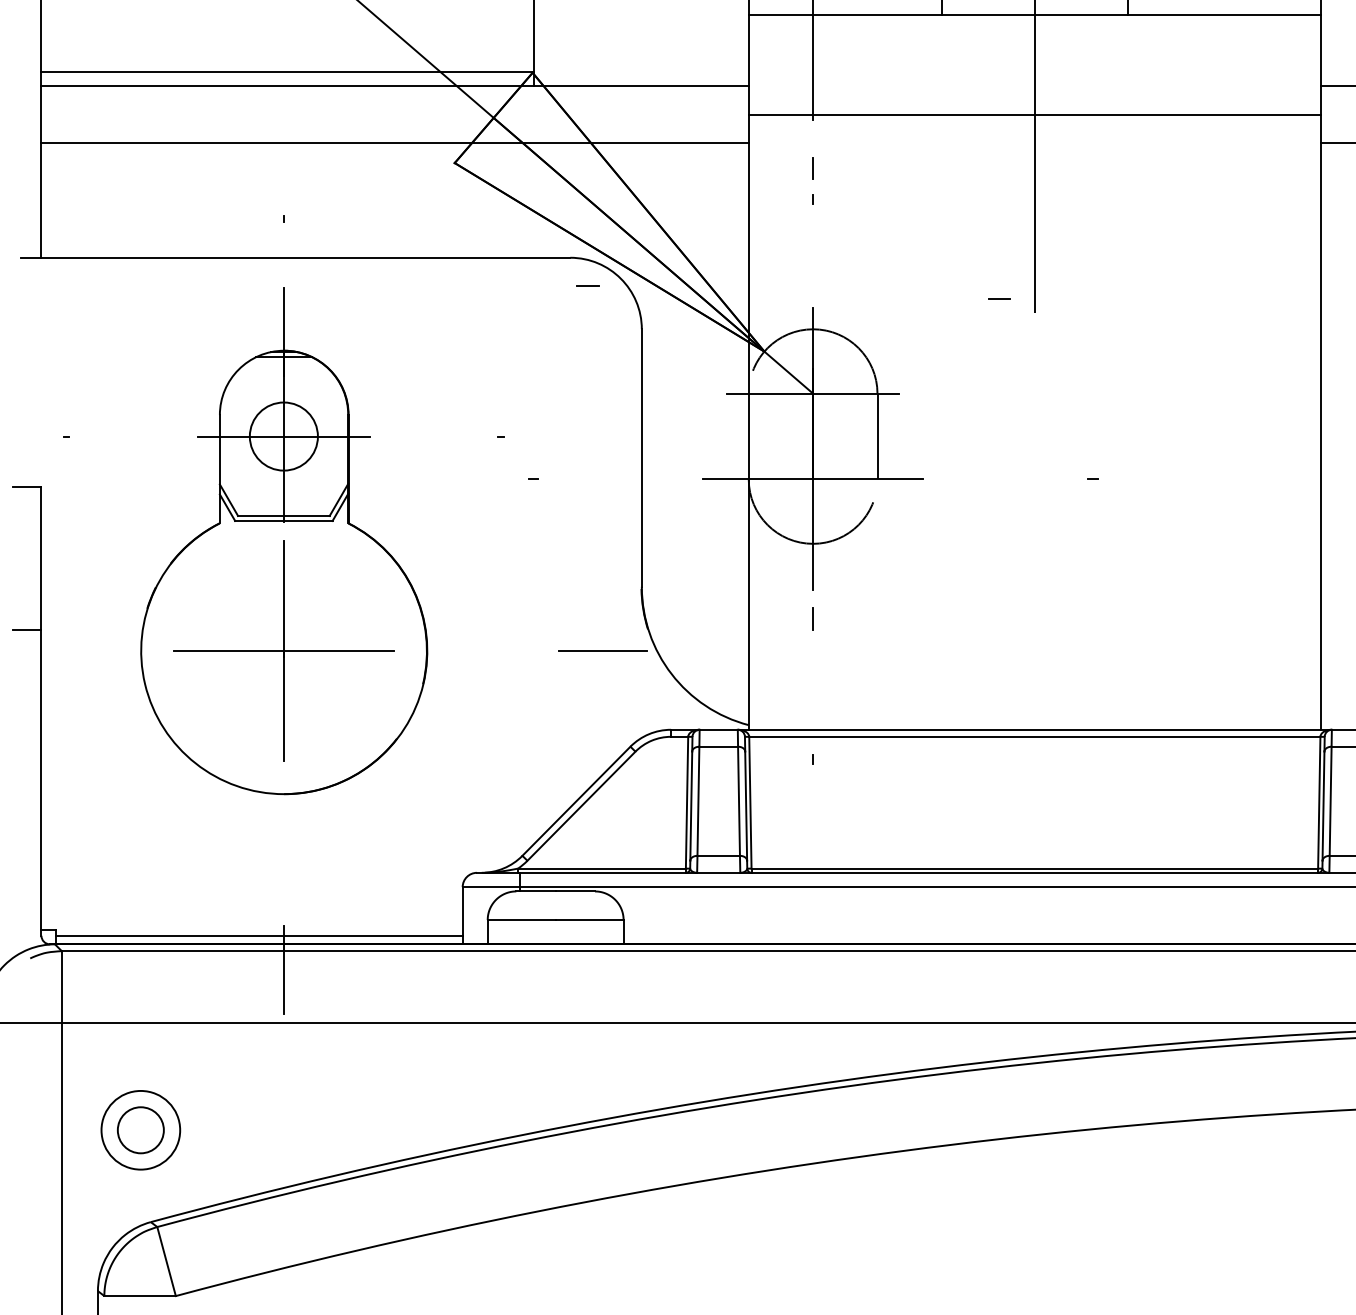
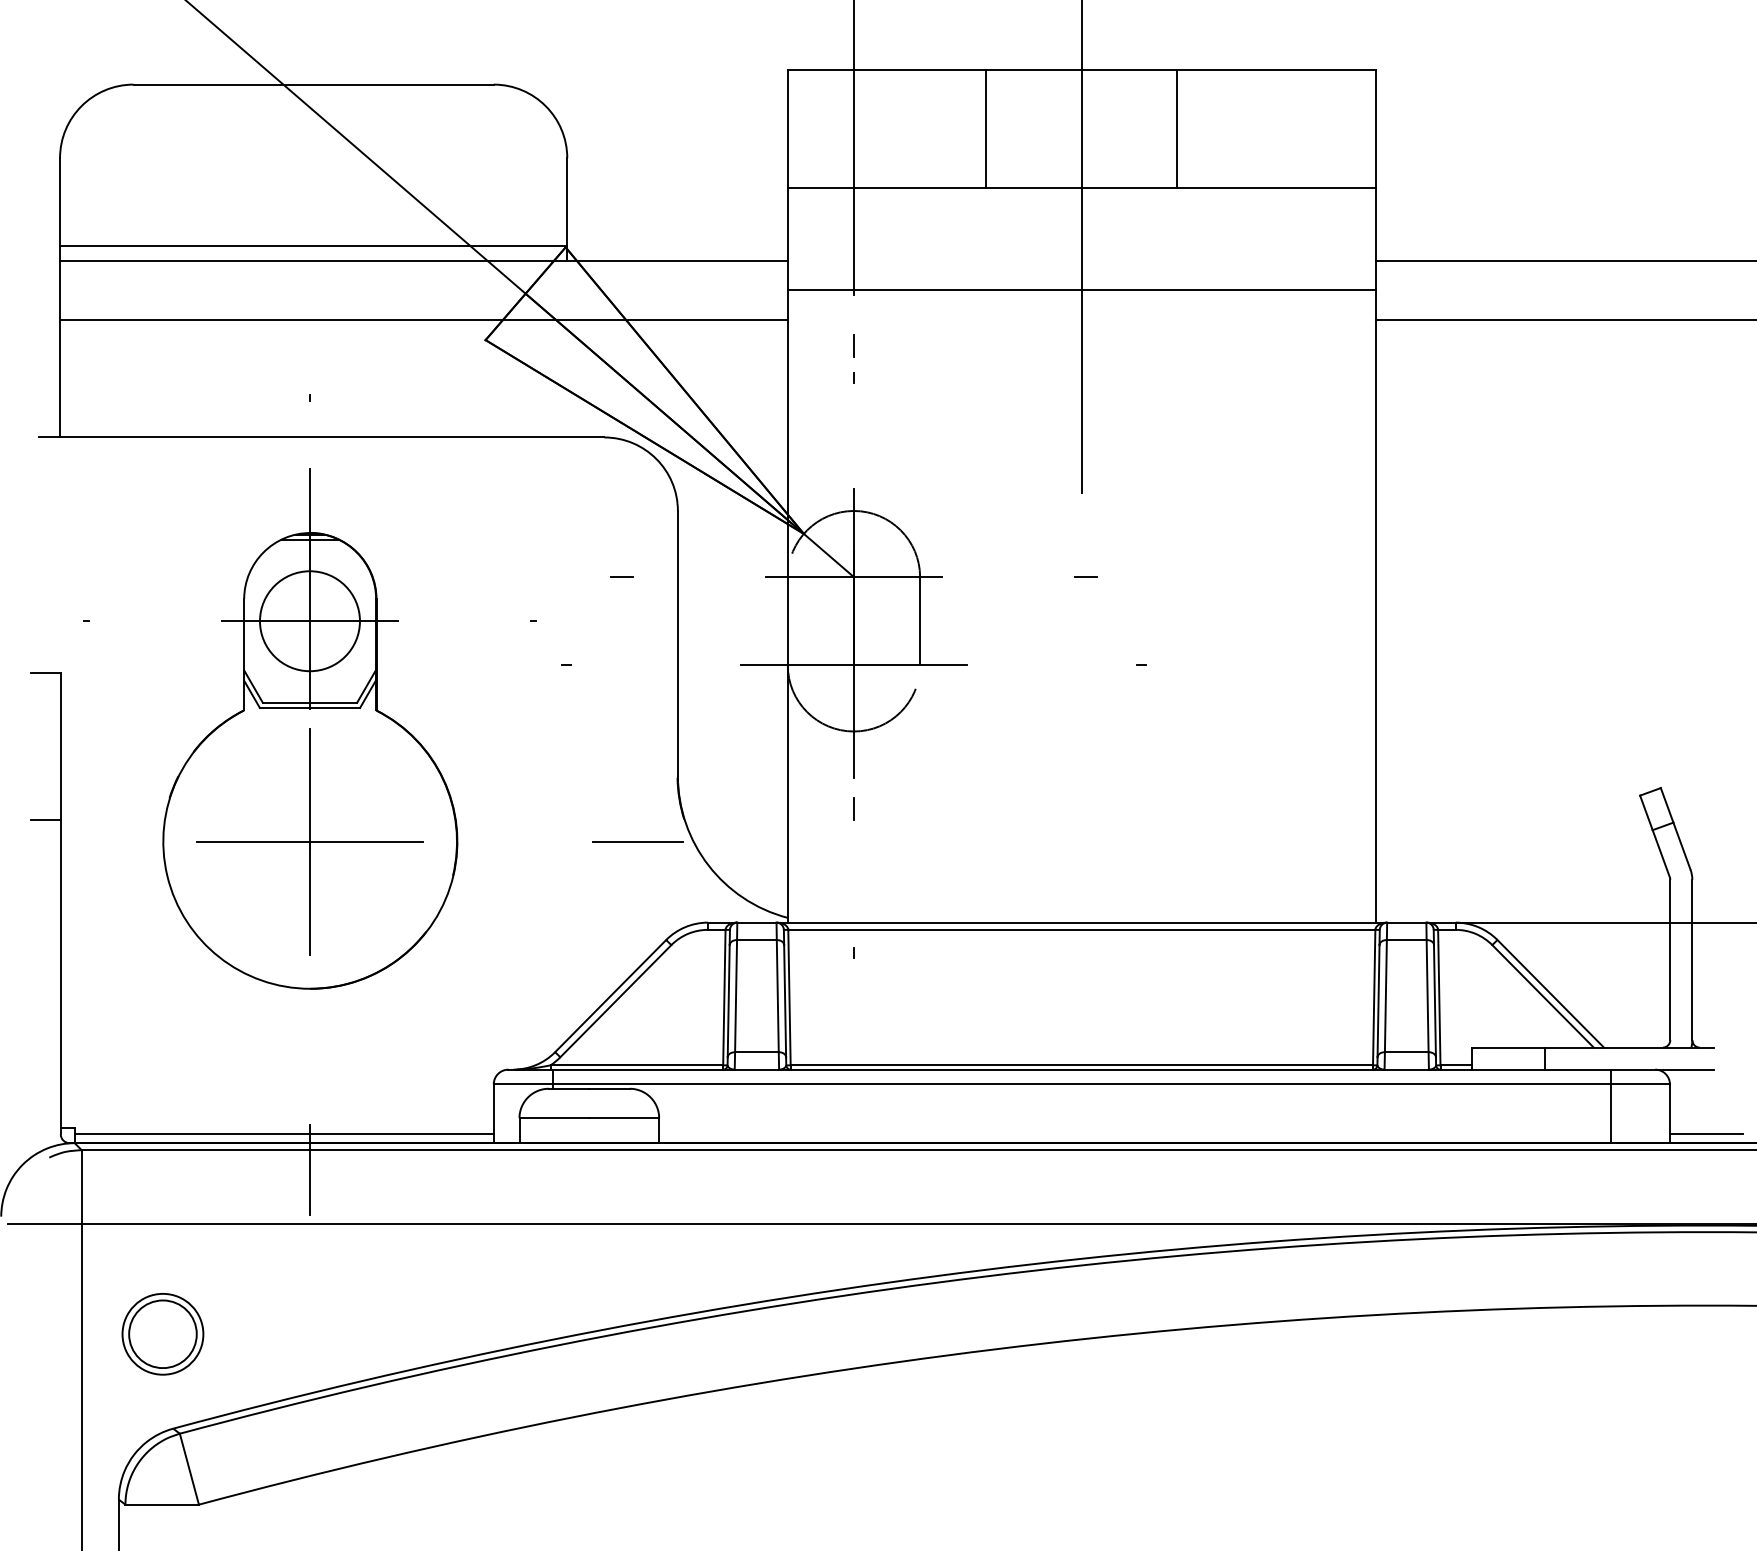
line: (586, 285) -> (621, 576), moved
line: (999, 298) -> (1085, 576), moved
circle: (283, 436) -> (309, 621), size x1.43
circle: (140, 1130) -> (162, 1334), size x1.43

